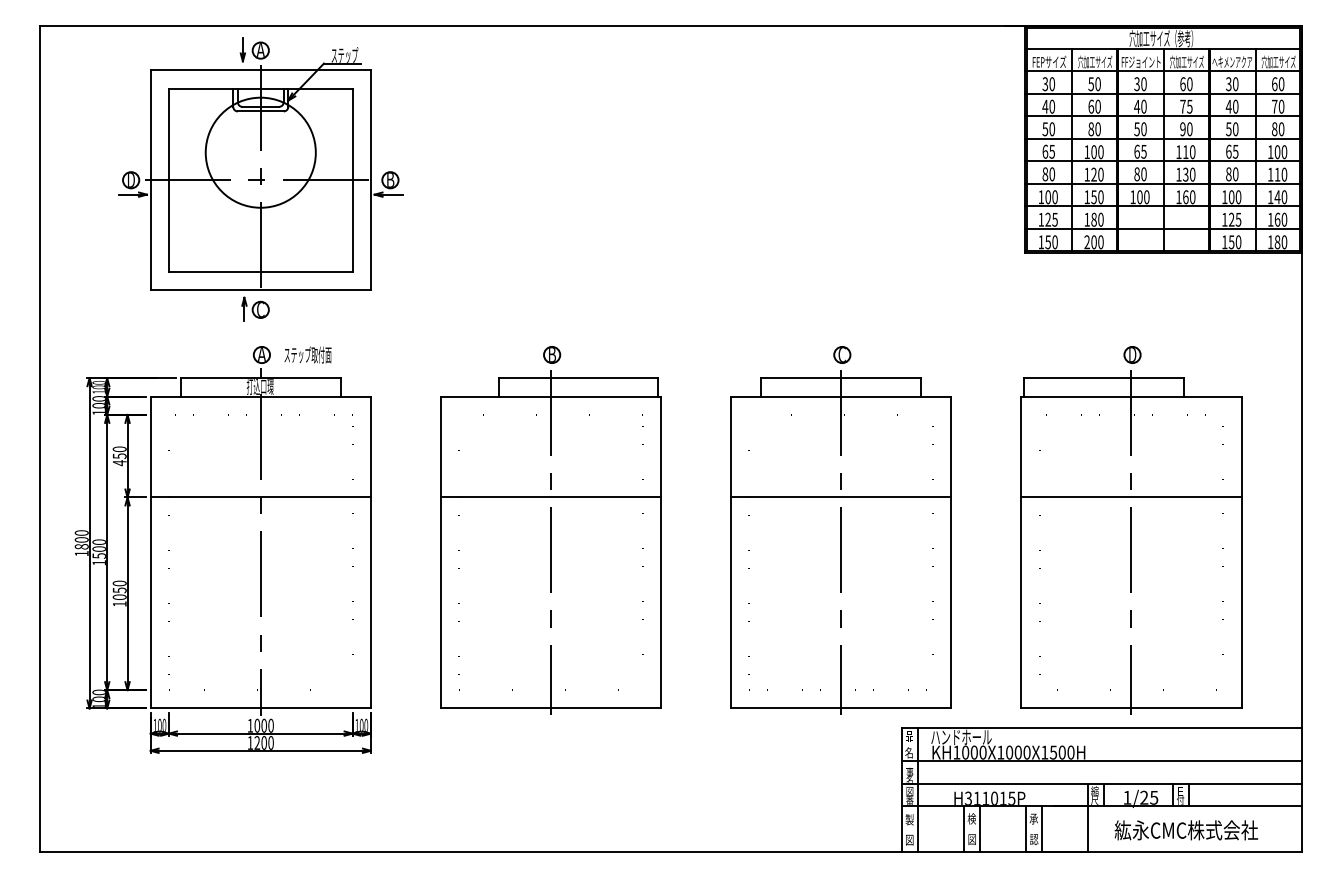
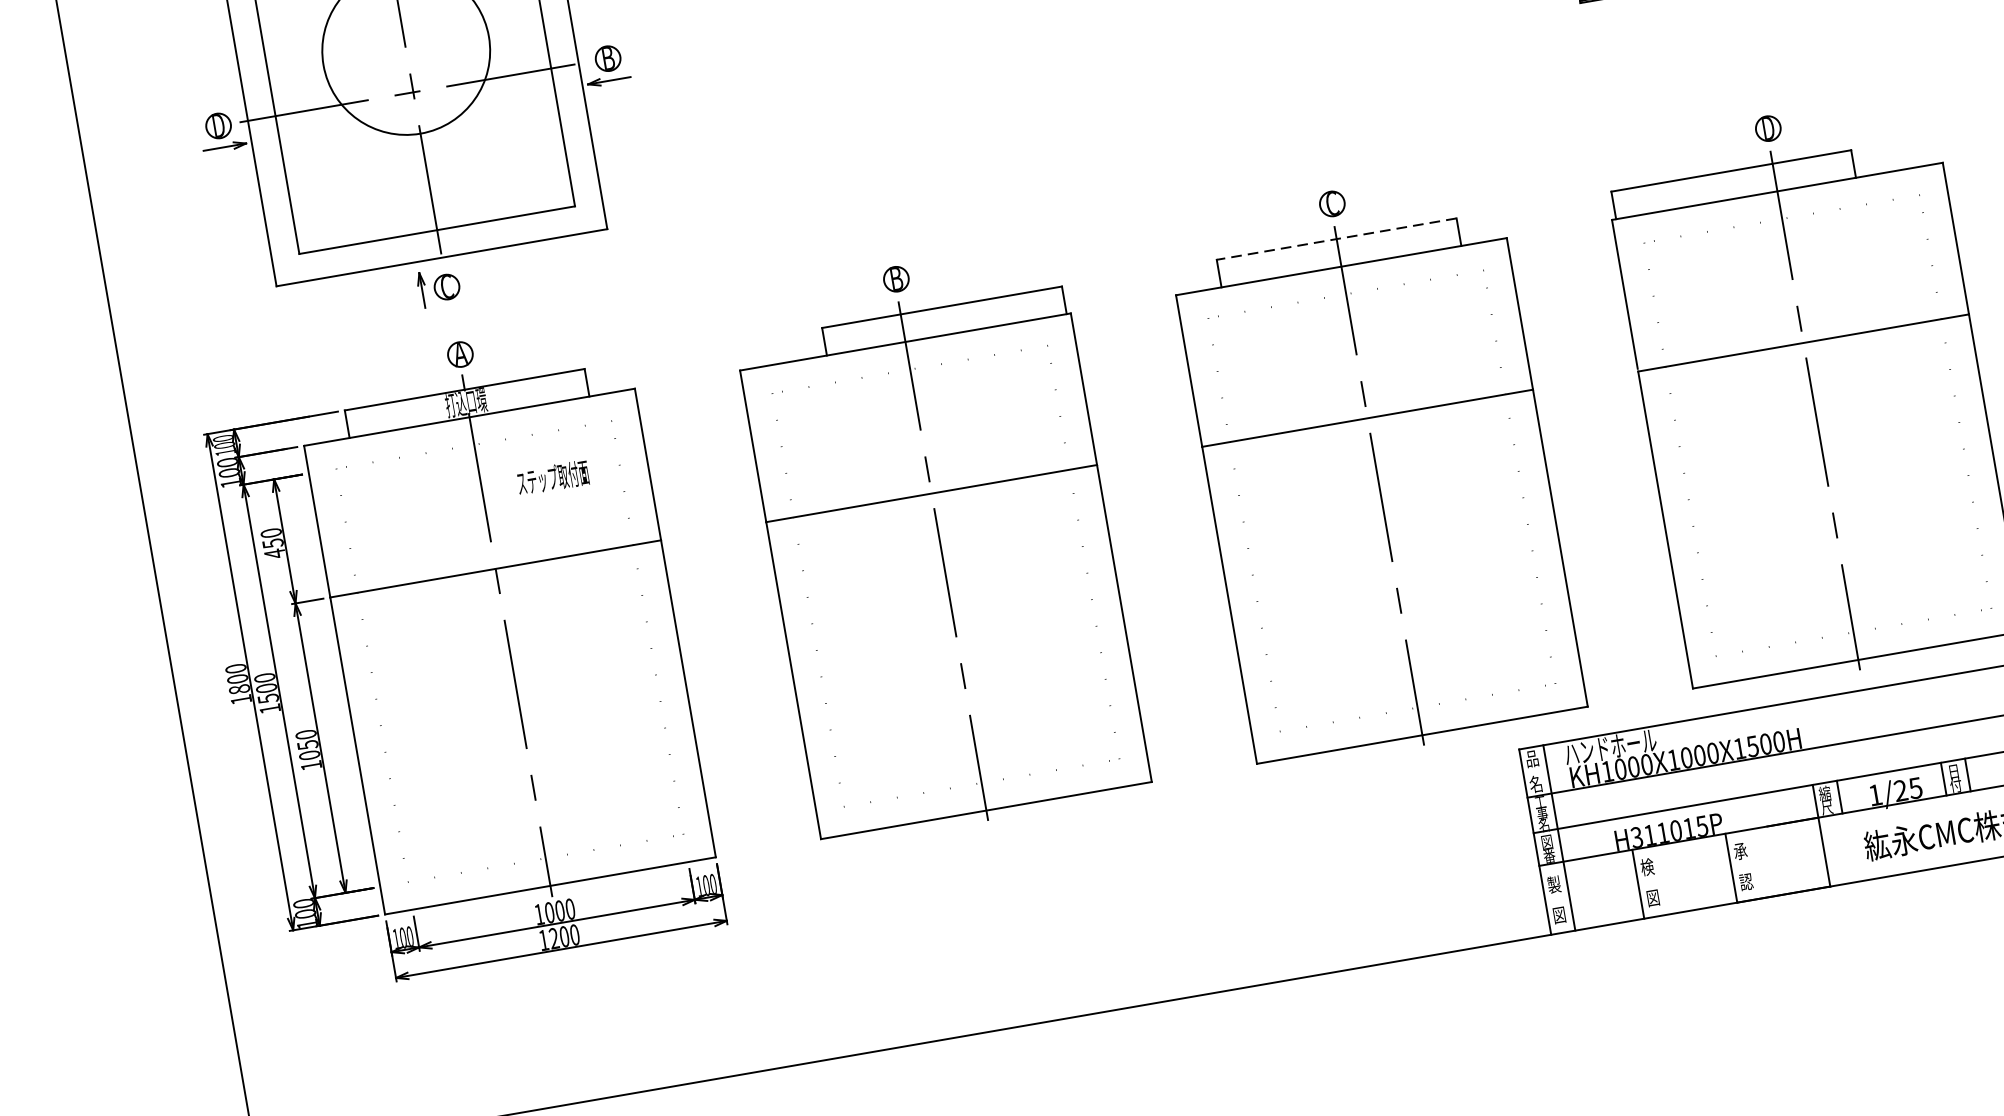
text: (307, 354) -> (552, 477), moved
line: (841, 378) -> (1337, 239), solid -> dashed
line: (980, 828) -> (1662, 879), removed
line: (1042, 828) -> (1755, 863), removed

